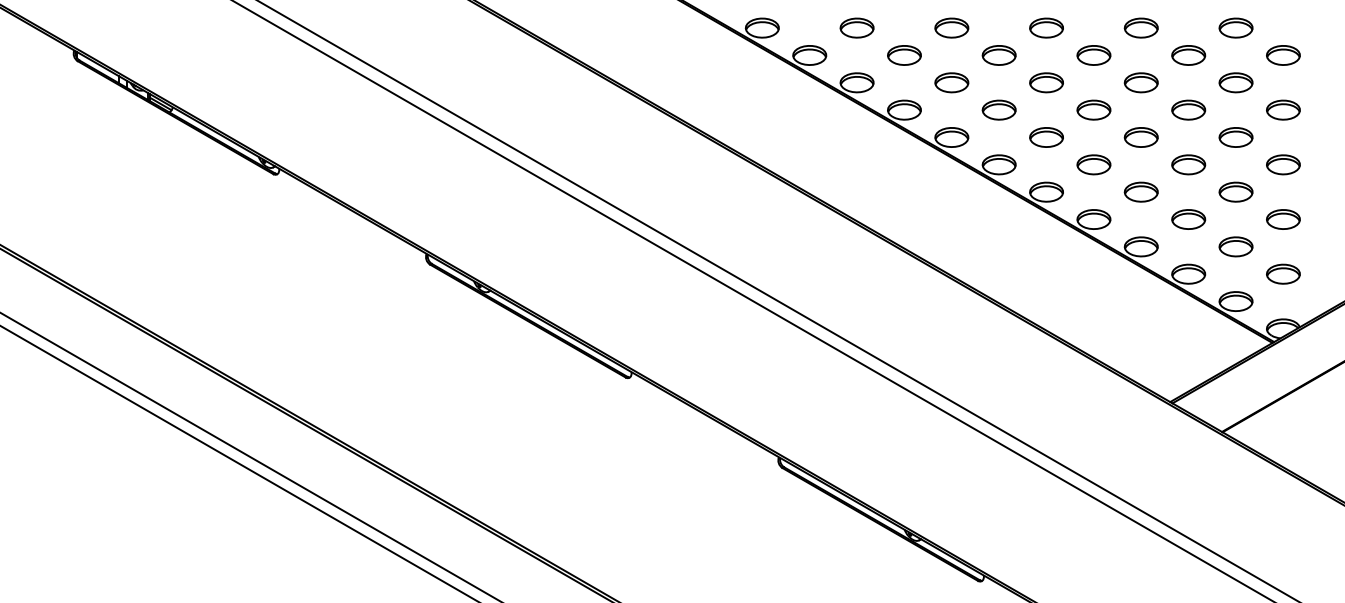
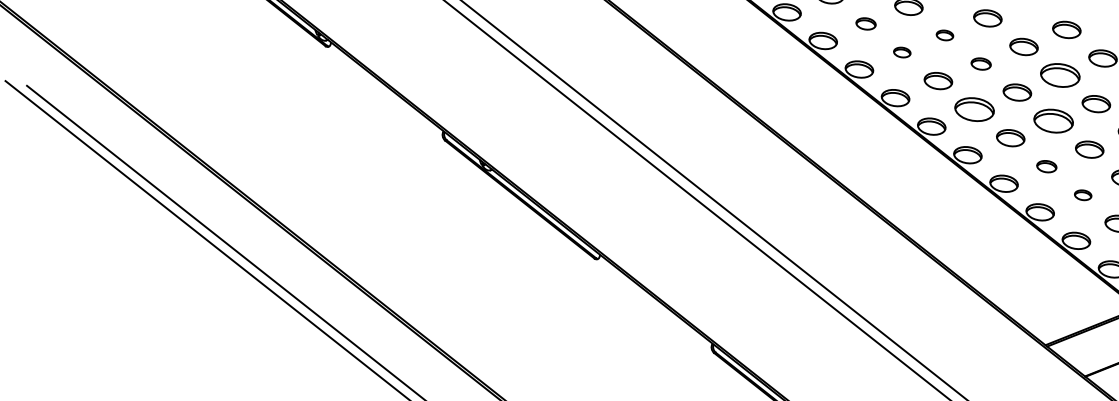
part: (904, 55) -> (866, 23), size x0.7
part: (998, 55) -> (944, 35), size x0.6
part: (951, 82) -> (901, 52), size x0.6
part: (1046, 82) -> (981, 63), size x0.7
part: (1140, 82) -> (1059, 75), size x1.4
part: (1046, 137) -> (974, 109), size x1.4
part: (1140, 137) -> (1052, 121), size x1.4
part: (1140, 191) -> (1046, 166), size x0.7
part: (1188, 219) -> (1082, 195), size x0.6

